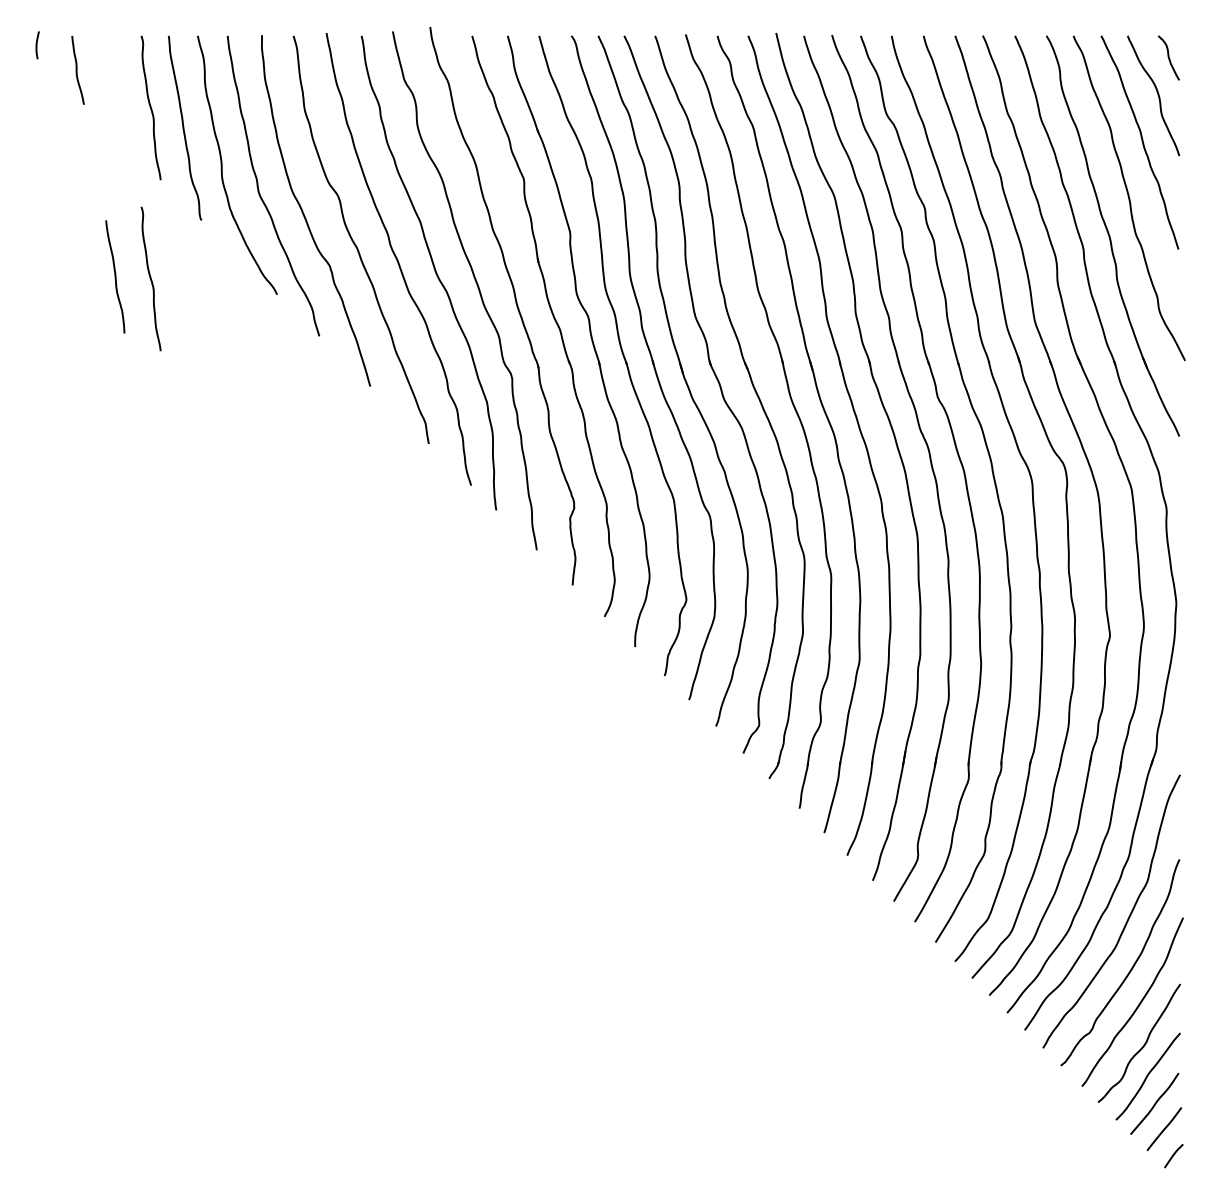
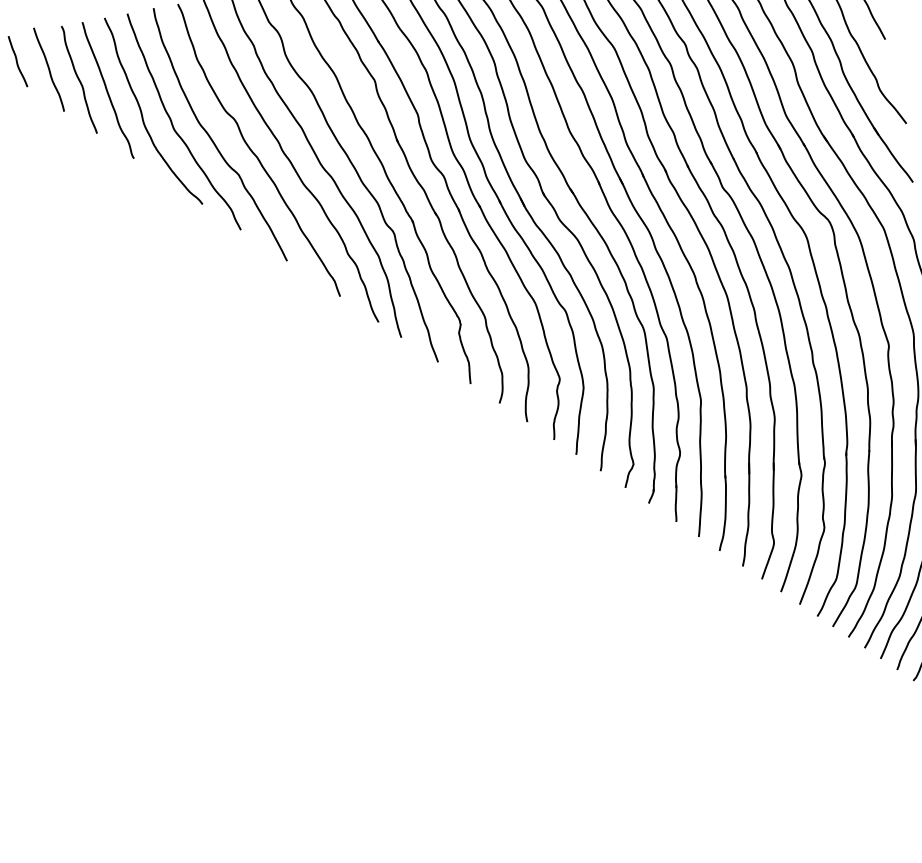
curve: (115, 276) -> (49, 69), moved
curve: (150, 278) -> (103, 210), removed

